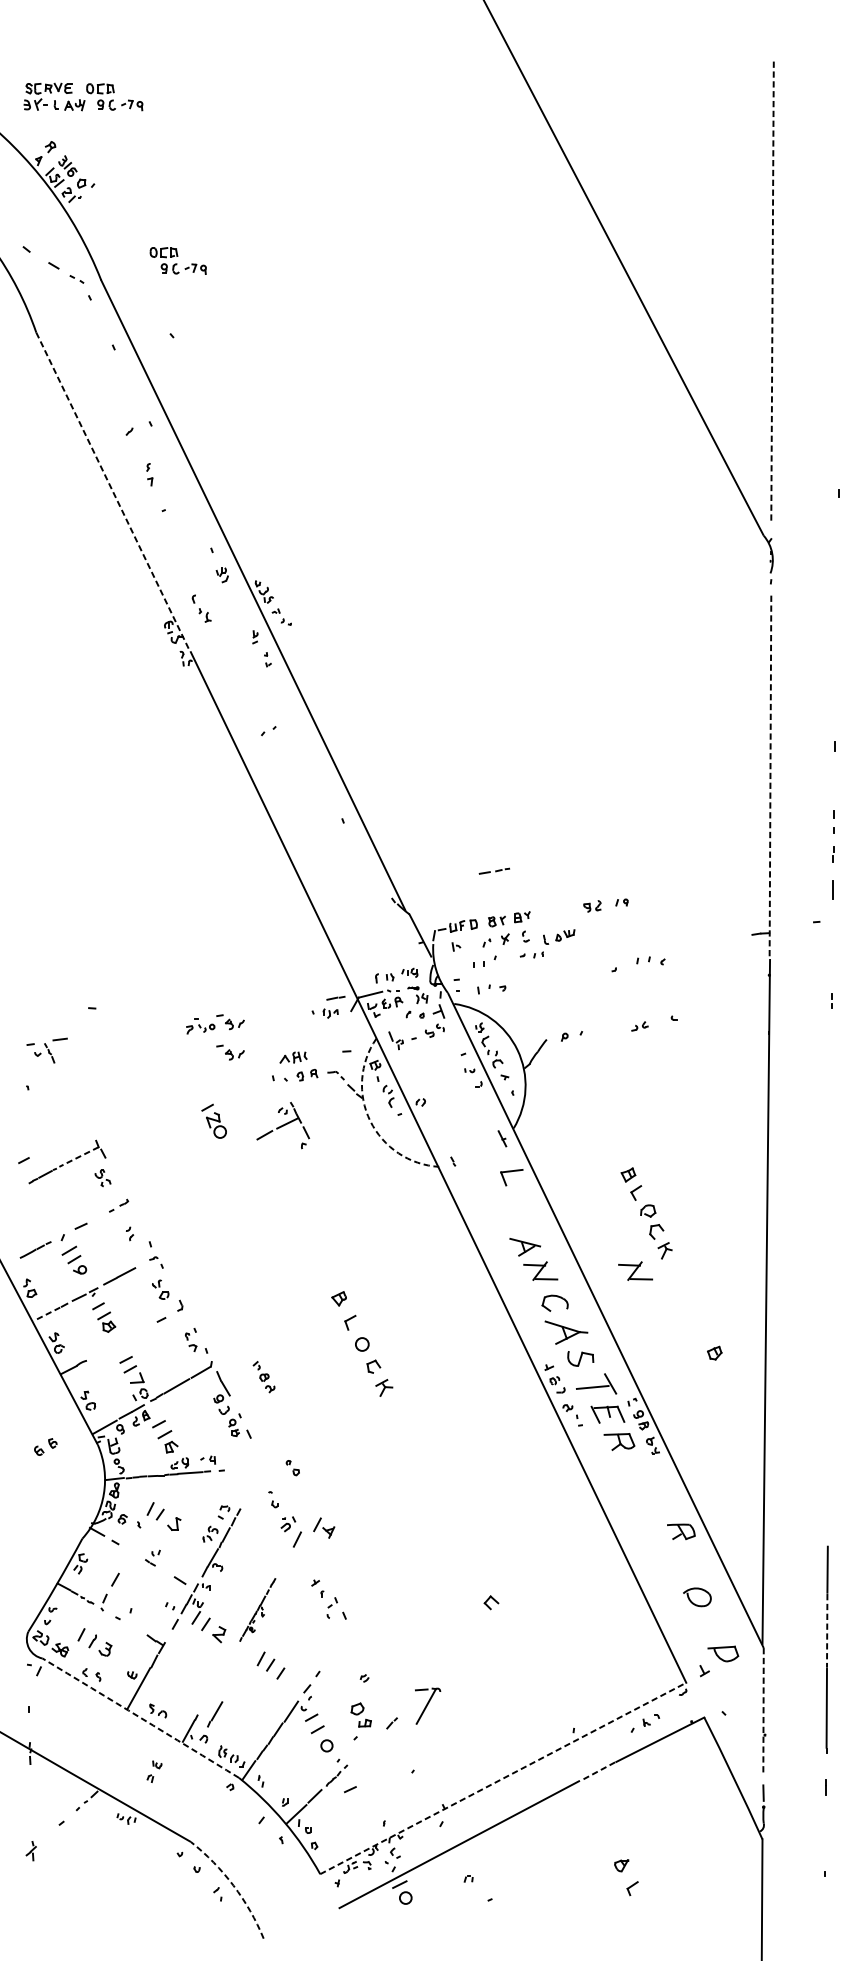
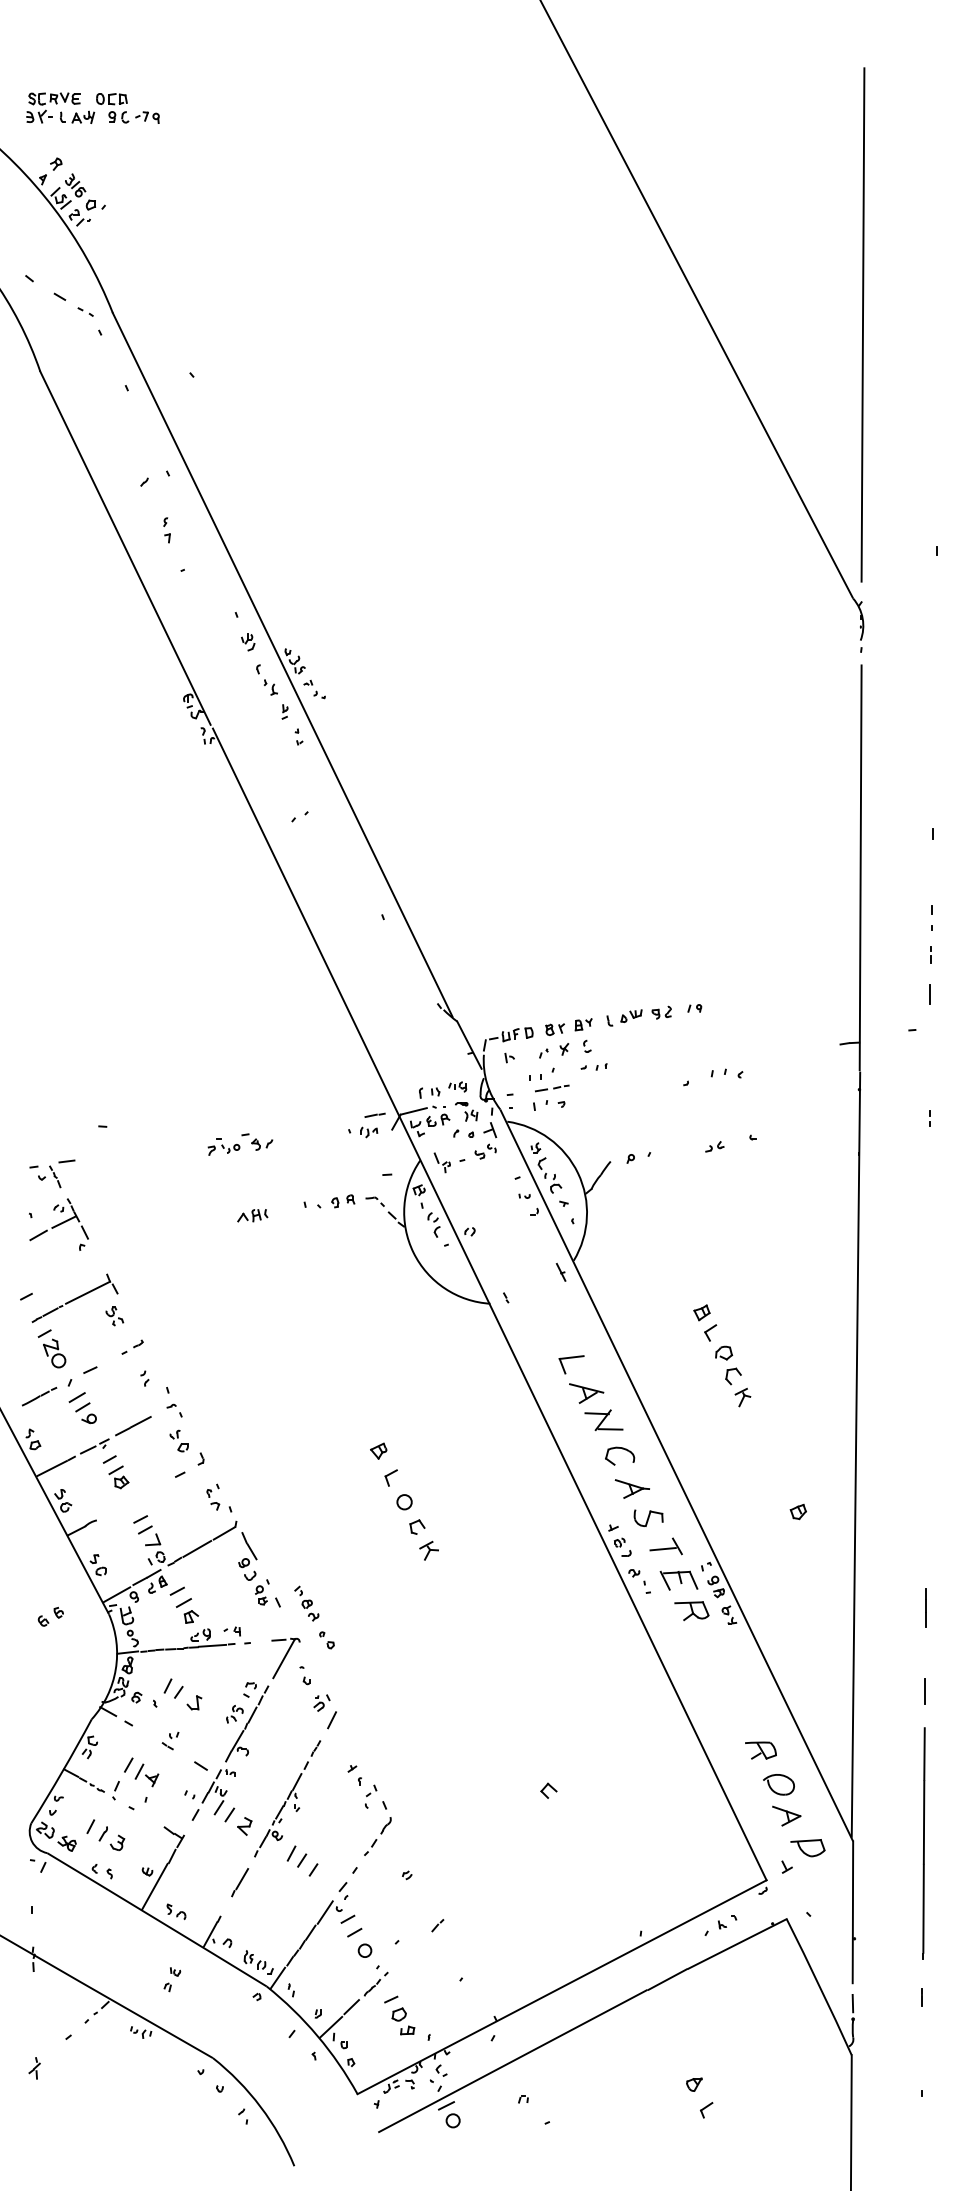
part: (177, 261) -> (198, 291), removed
line: (772, 290) -> (862, 324), dashed -> solid
line: (112, 490) -> (125, 548), dashed -> solid
part: (201, 608) -> (266, 679), moved
line: (770, 777) -> (860, 868), dashed -> solid
part: (494, 871) -> (552, 1088), moved
part: (559, 936) -> (624, 1017), moved
part: (230, 1052) -> (257, 1175), removed
part: (293, 1057) -> (252, 1215), moved
part: (213, 1120) -> (51, 1348), moved
arc: (370, 1120) -> (413, 1252), dashed -> solid
part: (282, 1125) -> (58, 1224), moved
line: (79, 1156) -> (88, 1292), dashed -> solid
part: (511, 1177) -> (571, 1364), moved
part: (635, 1271) -> (709, 1420), removed
line: (47, 1314) -> (52, 1468), dashed -> solid
part: (565, 1332) -> (631, 1488), size x0.71
part: (263, 1376) -> (306, 1603), moved
part: (595, 1384) -> (665, 1546), size x0.71
line: (828, 1438) -> (925, 1607), added
line: (827, 1513) -> (924, 1691), added
part: (323, 1528) -> (146, 1775), moved
part: (680, 1531) -> (760, 1750), moved
part: (257, 1609) -> (287, 1798), size x1.67
part: (704, 1624) -> (786, 1815), added
line: (827, 1631) -> (924, 1822), dashed -> solid
part: (338, 1643) -> (377, 1836), added
part: (427, 1706) -> (285, 1658), moved
line: (763, 1711) -> (852, 1912), dashed -> solid
line: (215, 1714) -> (240, 1882), moved
part: (361, 1715) -> (403, 2021), moved
arc: (141, 1717) -> (157, 1919), dashed -> solid
line: (597, 1771) -> (667, 1979), dashed -> solid
line: (503, 1778) -> (562, 1987), dashed -> solid
arc: (233, 1885) -> (260, 2106), dashed -> solid

